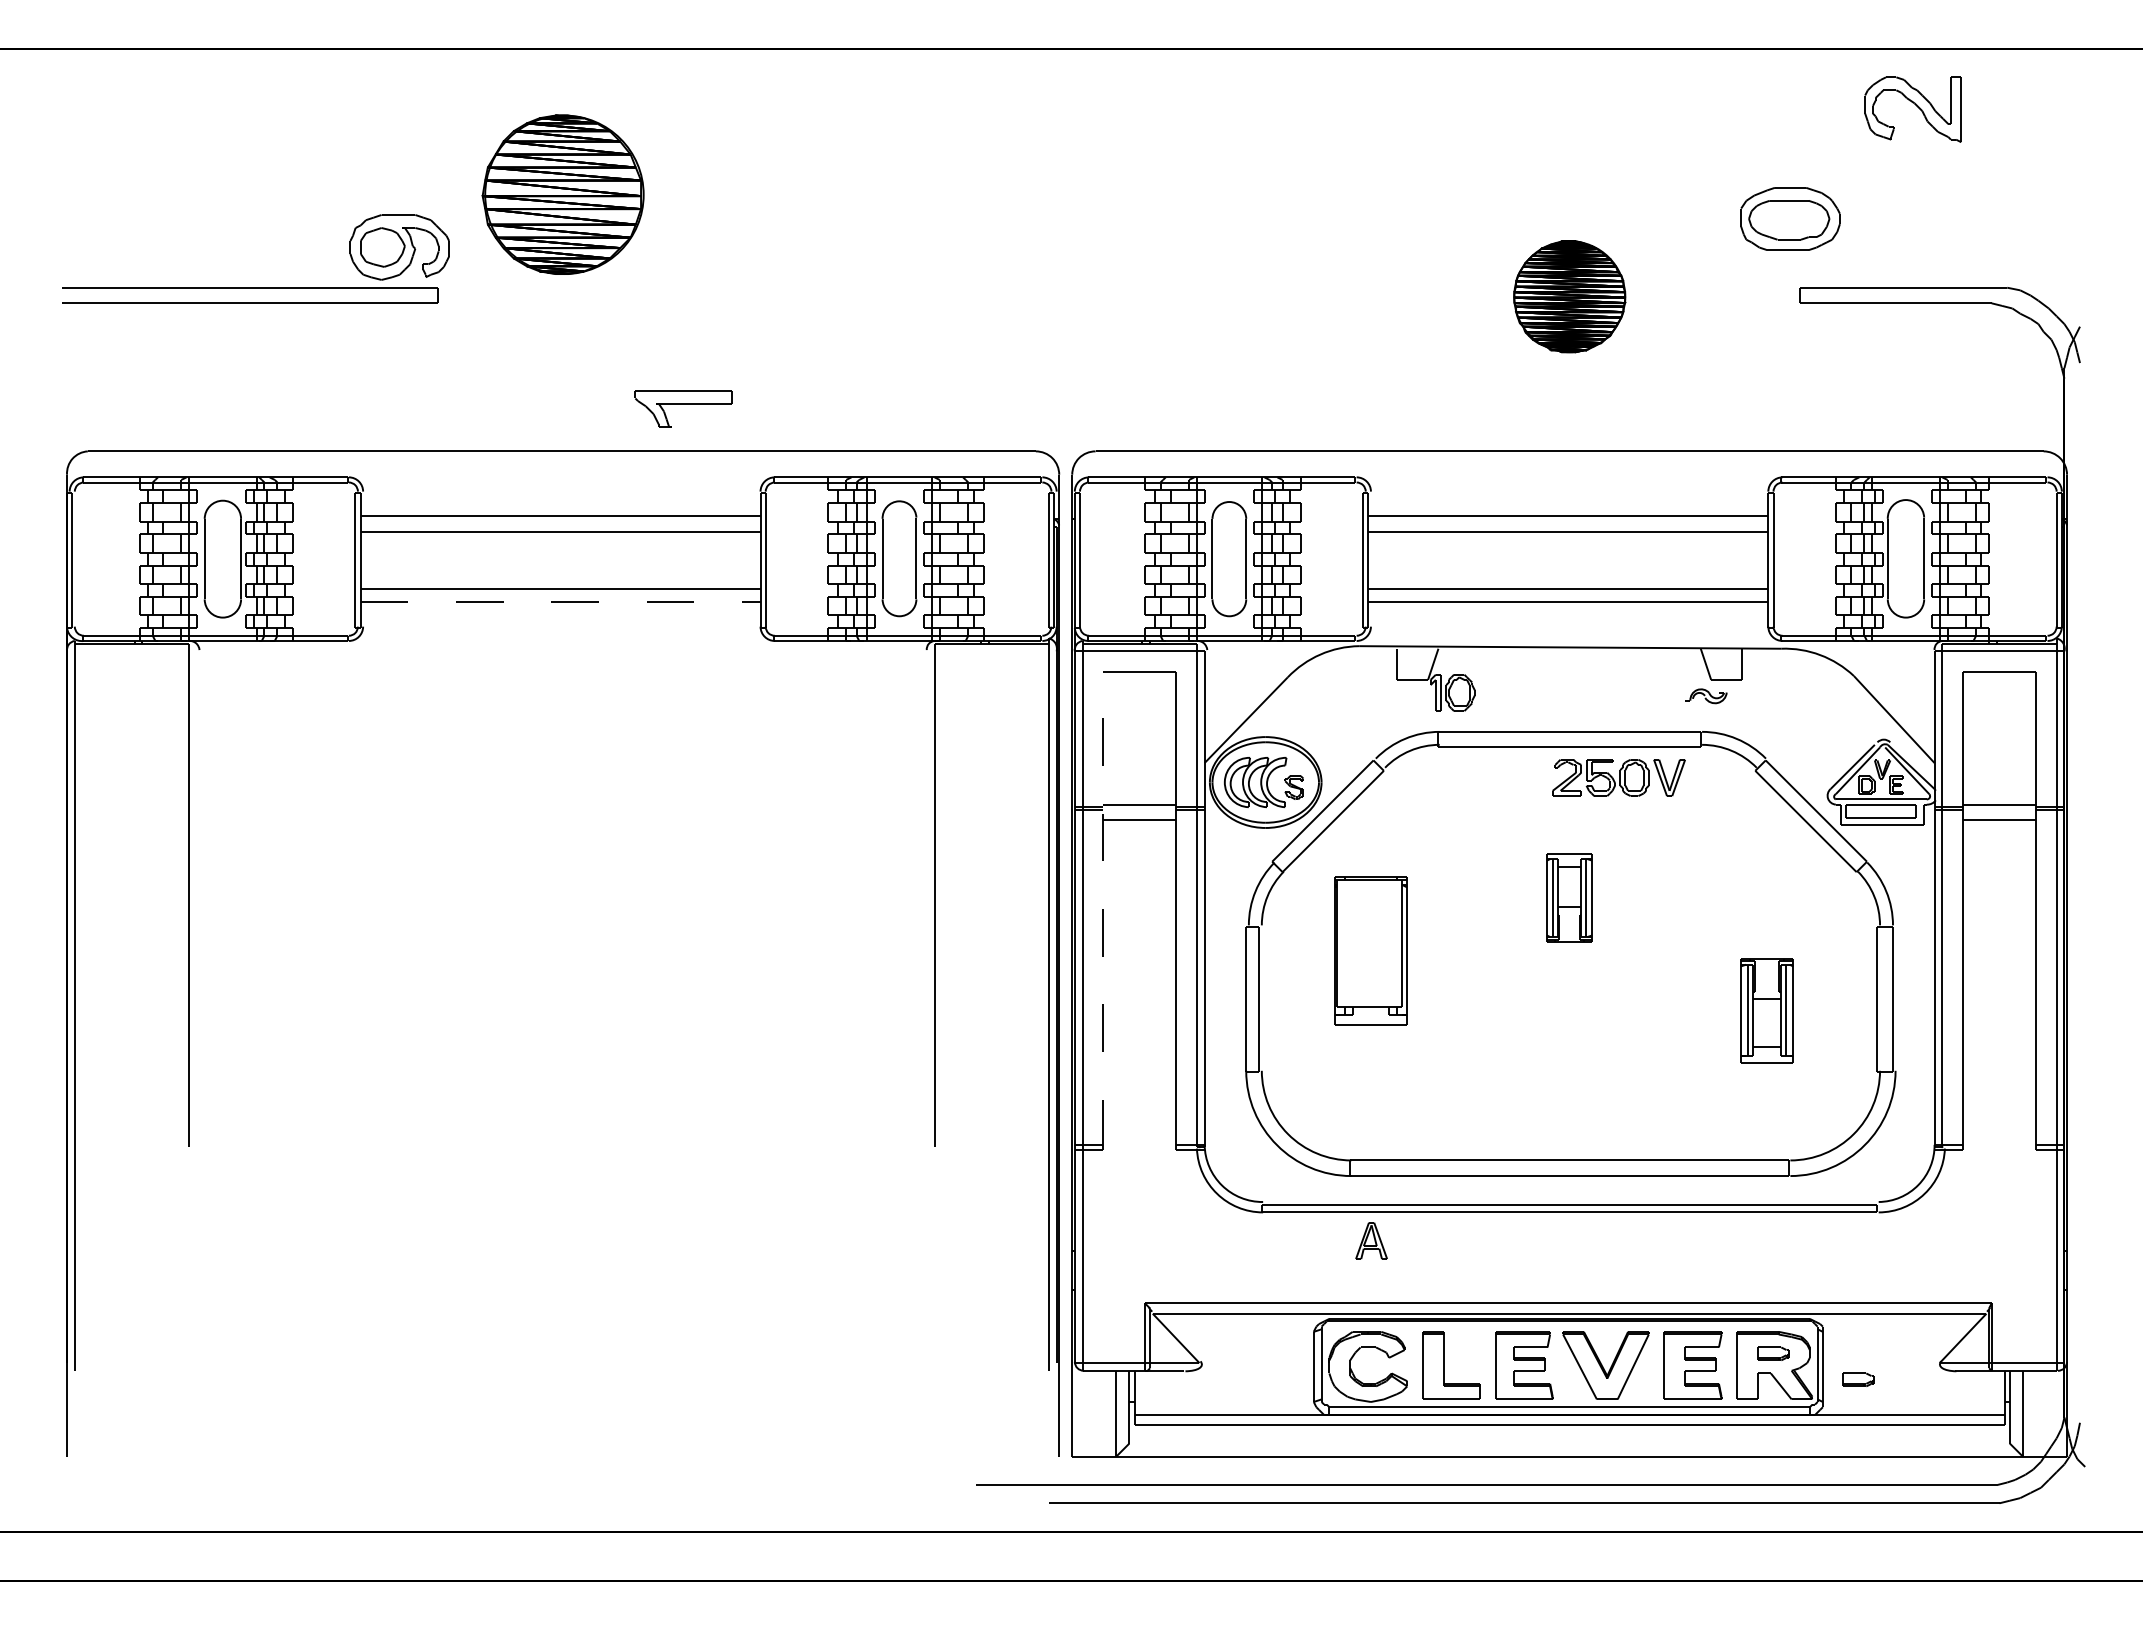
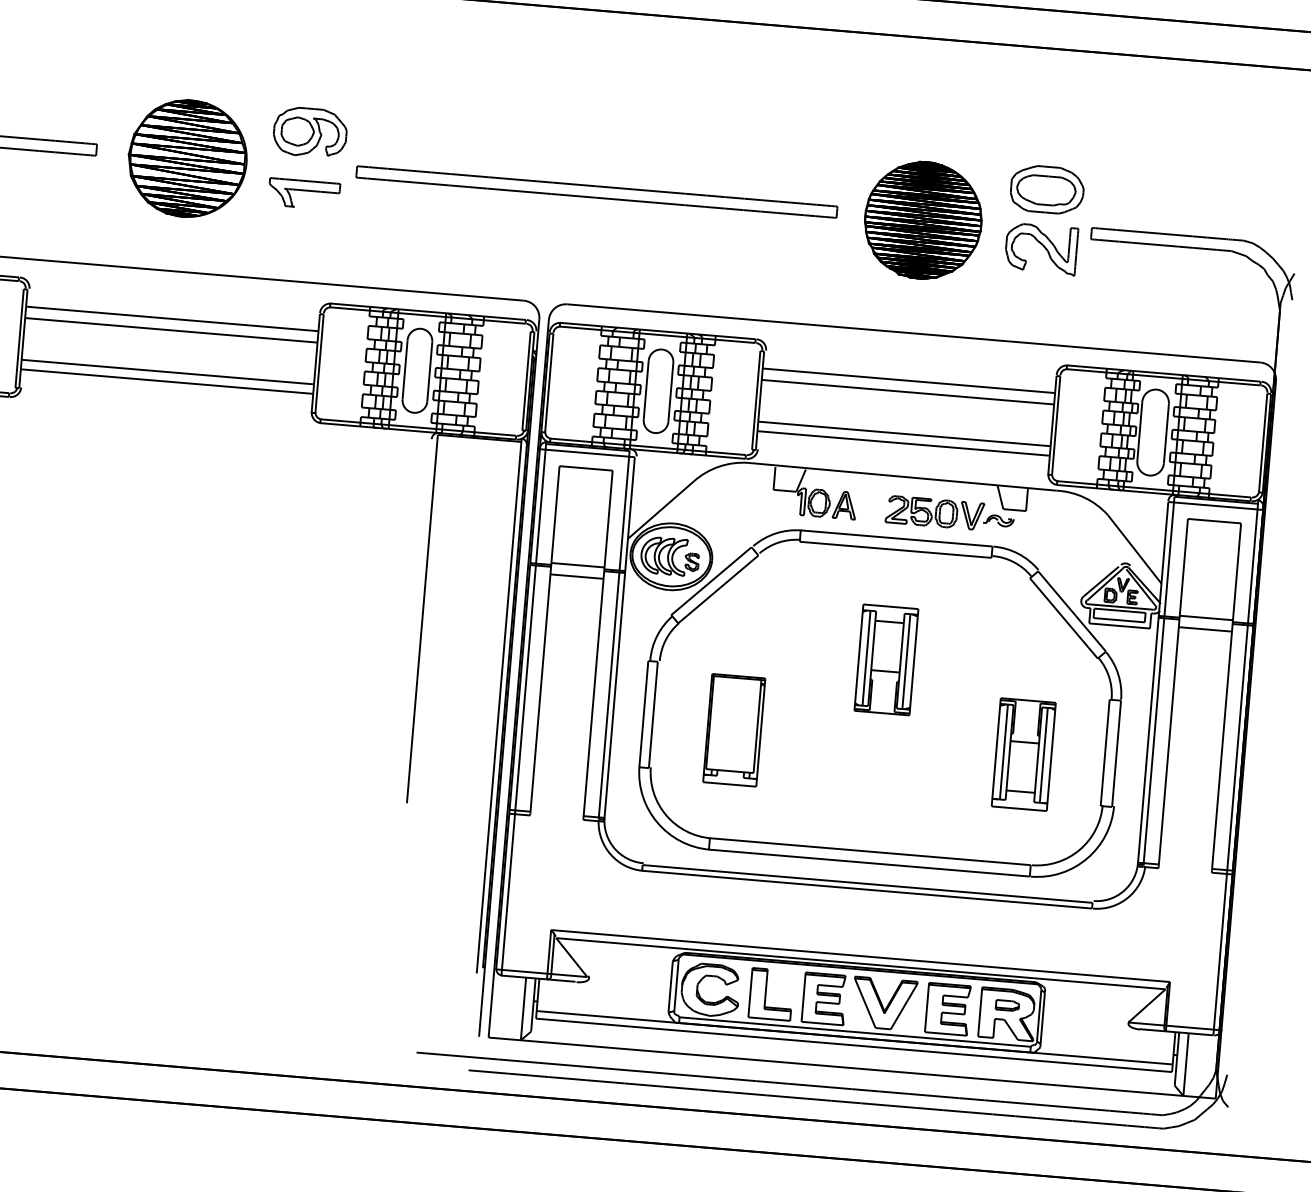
part: (1912, 109) -> (1040, 249), moved
part: (562, 194) -> (187, 158), moved
part: (1790, 218) -> (1047, 189), moved
part: (399, 247) -> (310, 132), moved
part: (1122, 295) -> (596, 192), added
part: (1569, 296) -> (923, 220), size x1.43
part: (683, 408) -> (304, 193), moved
line: (561, 602) -> (167, 382), dashed -> solid
part: (1618, 777) -> (934, 512), moved
part: (1569, 897) -> (886, 659), size x1.67
line: (1103, 909) -> (545, 639), dashed -> solid
part: (1370, 950) -> (733, 729), moved
part: (1766, 1010) -> (1023, 754), size x1.43
part: (1371, 1240) -> (844, 505), moved
part: (1858, 1379) -> (1068, 1029), removed

